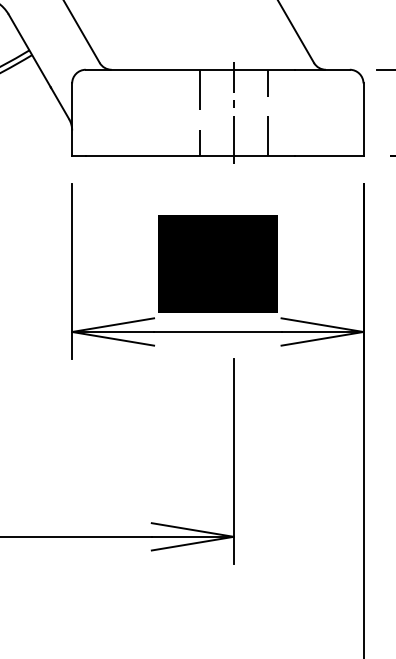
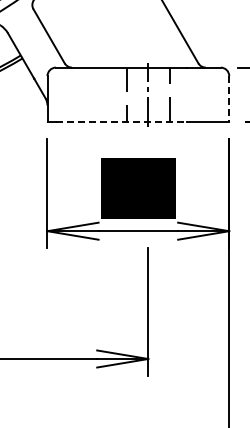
line: (363, 119) -> (229, 98), solid -> dashed
line: (190, 156) -> (121, 121), solid -> dashed

